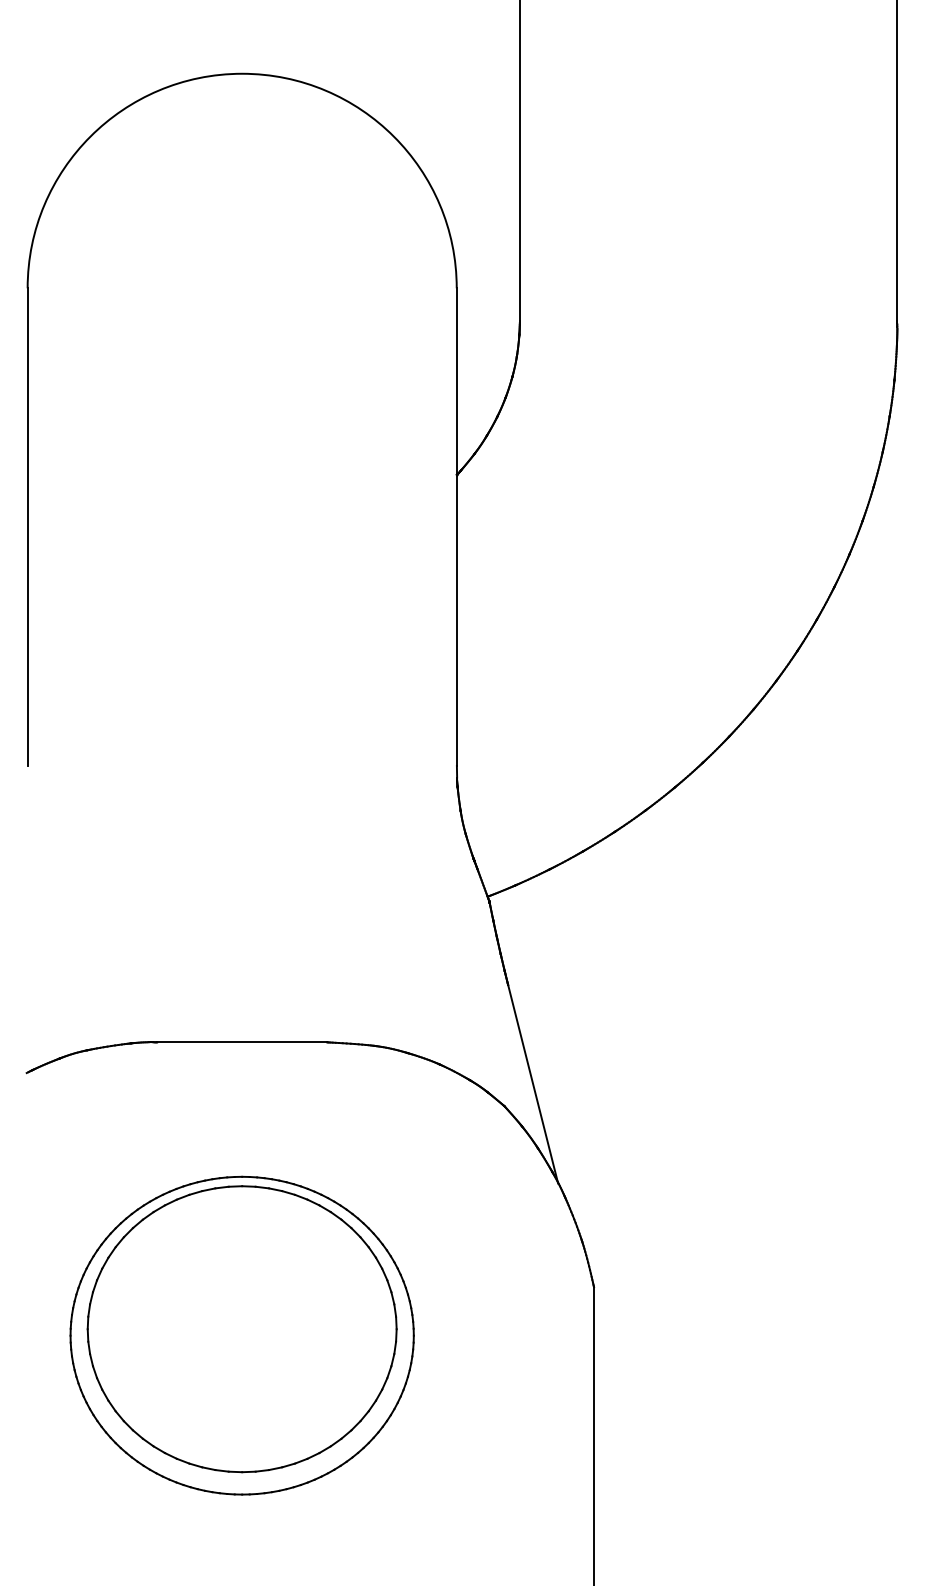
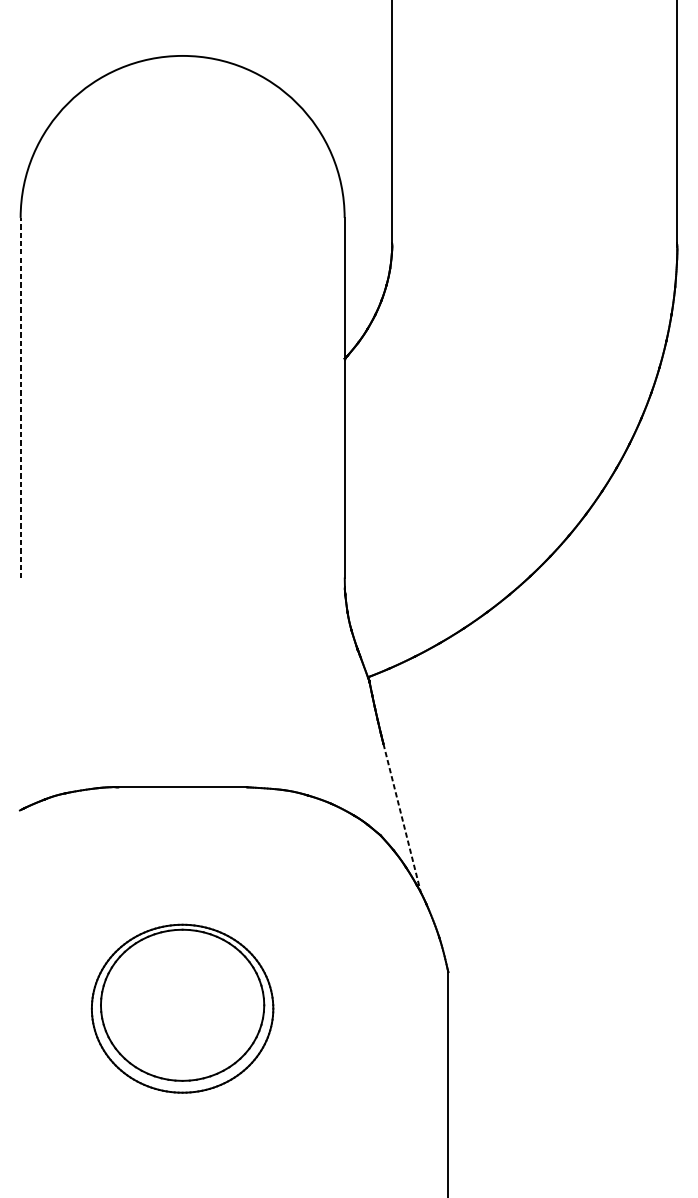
line: (27, 527) -> (20, 398), solid -> dashed
line: (533, 1084) -> (402, 819), solid -> dashed
part: (241, 1335) -> (182, 1008), size x0.7

